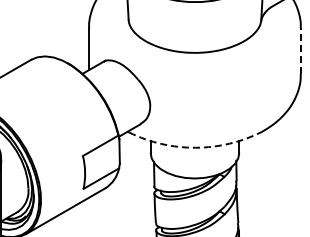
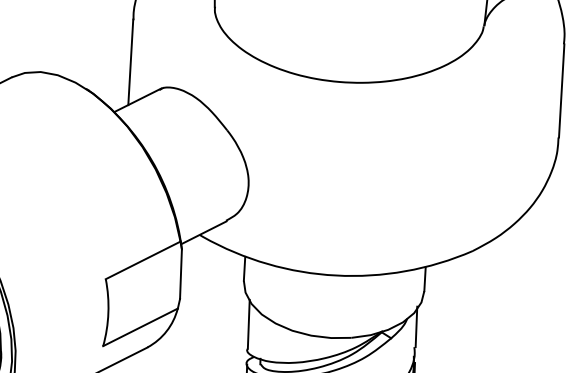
line: (300, 50) -> (560, 89), dashed -> solid
arc: (195, 147) -> (335, 274), dashed -> solid

